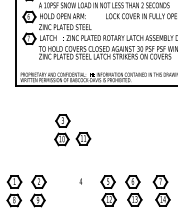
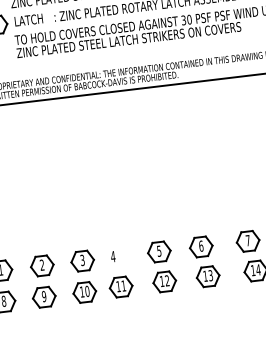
part: (68, 125) -> (93, 267), moved

